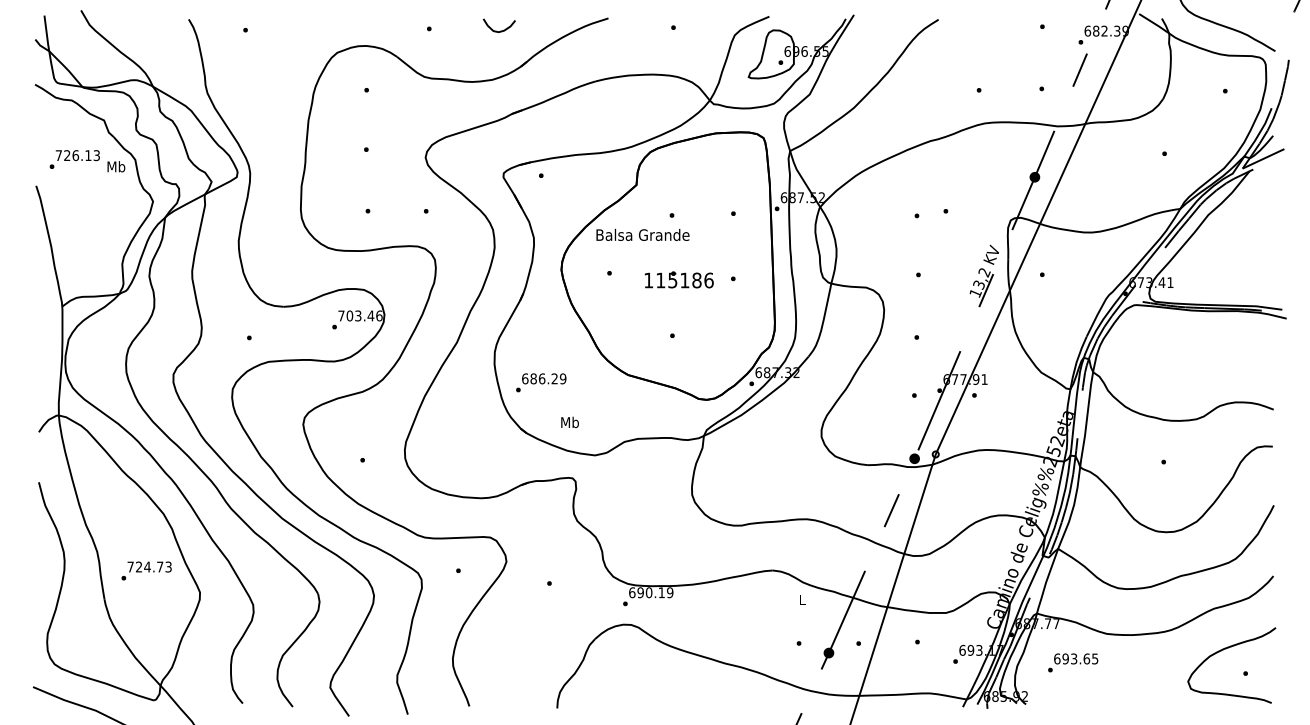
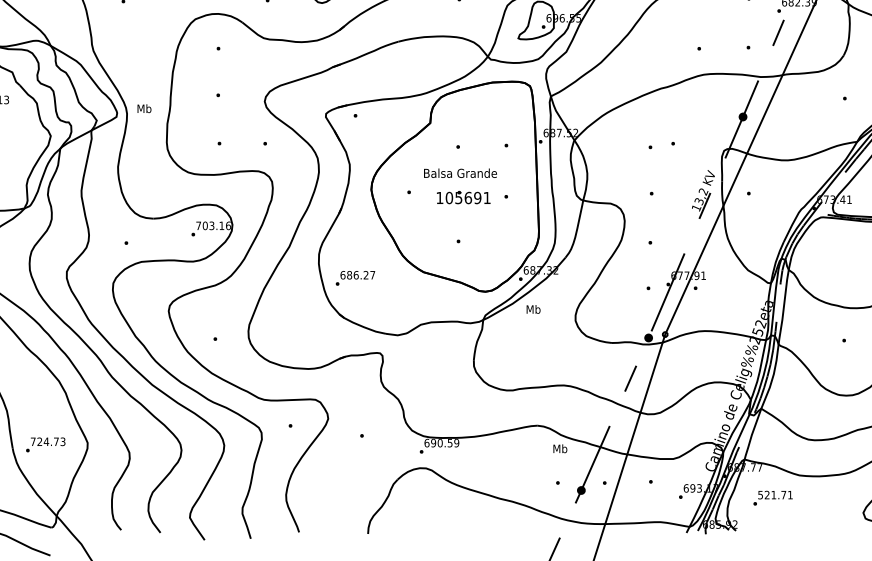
text: (116, 166) -> (144, 108), moved
text: (642, 234) -> (460, 172), moved
text: (684, 280) -> (467, 198), 115186 -> 105691
text: (370, 315) -> (221, 225), 703.46 -> 703.16
text: (562, 378) -> (372, 274), 686.29 -> 686.27
text: (569, 421) -> (533, 308), moved
text: (146, 570) -> (45, 444), moved
text: (661, 592) -> (449, 442), 690.19 -> 690.59
text: (801, 599) -> (559, 448), L -> Mb
text: (1076, 658) -> (775, 494), 693.65 -> 521.71

